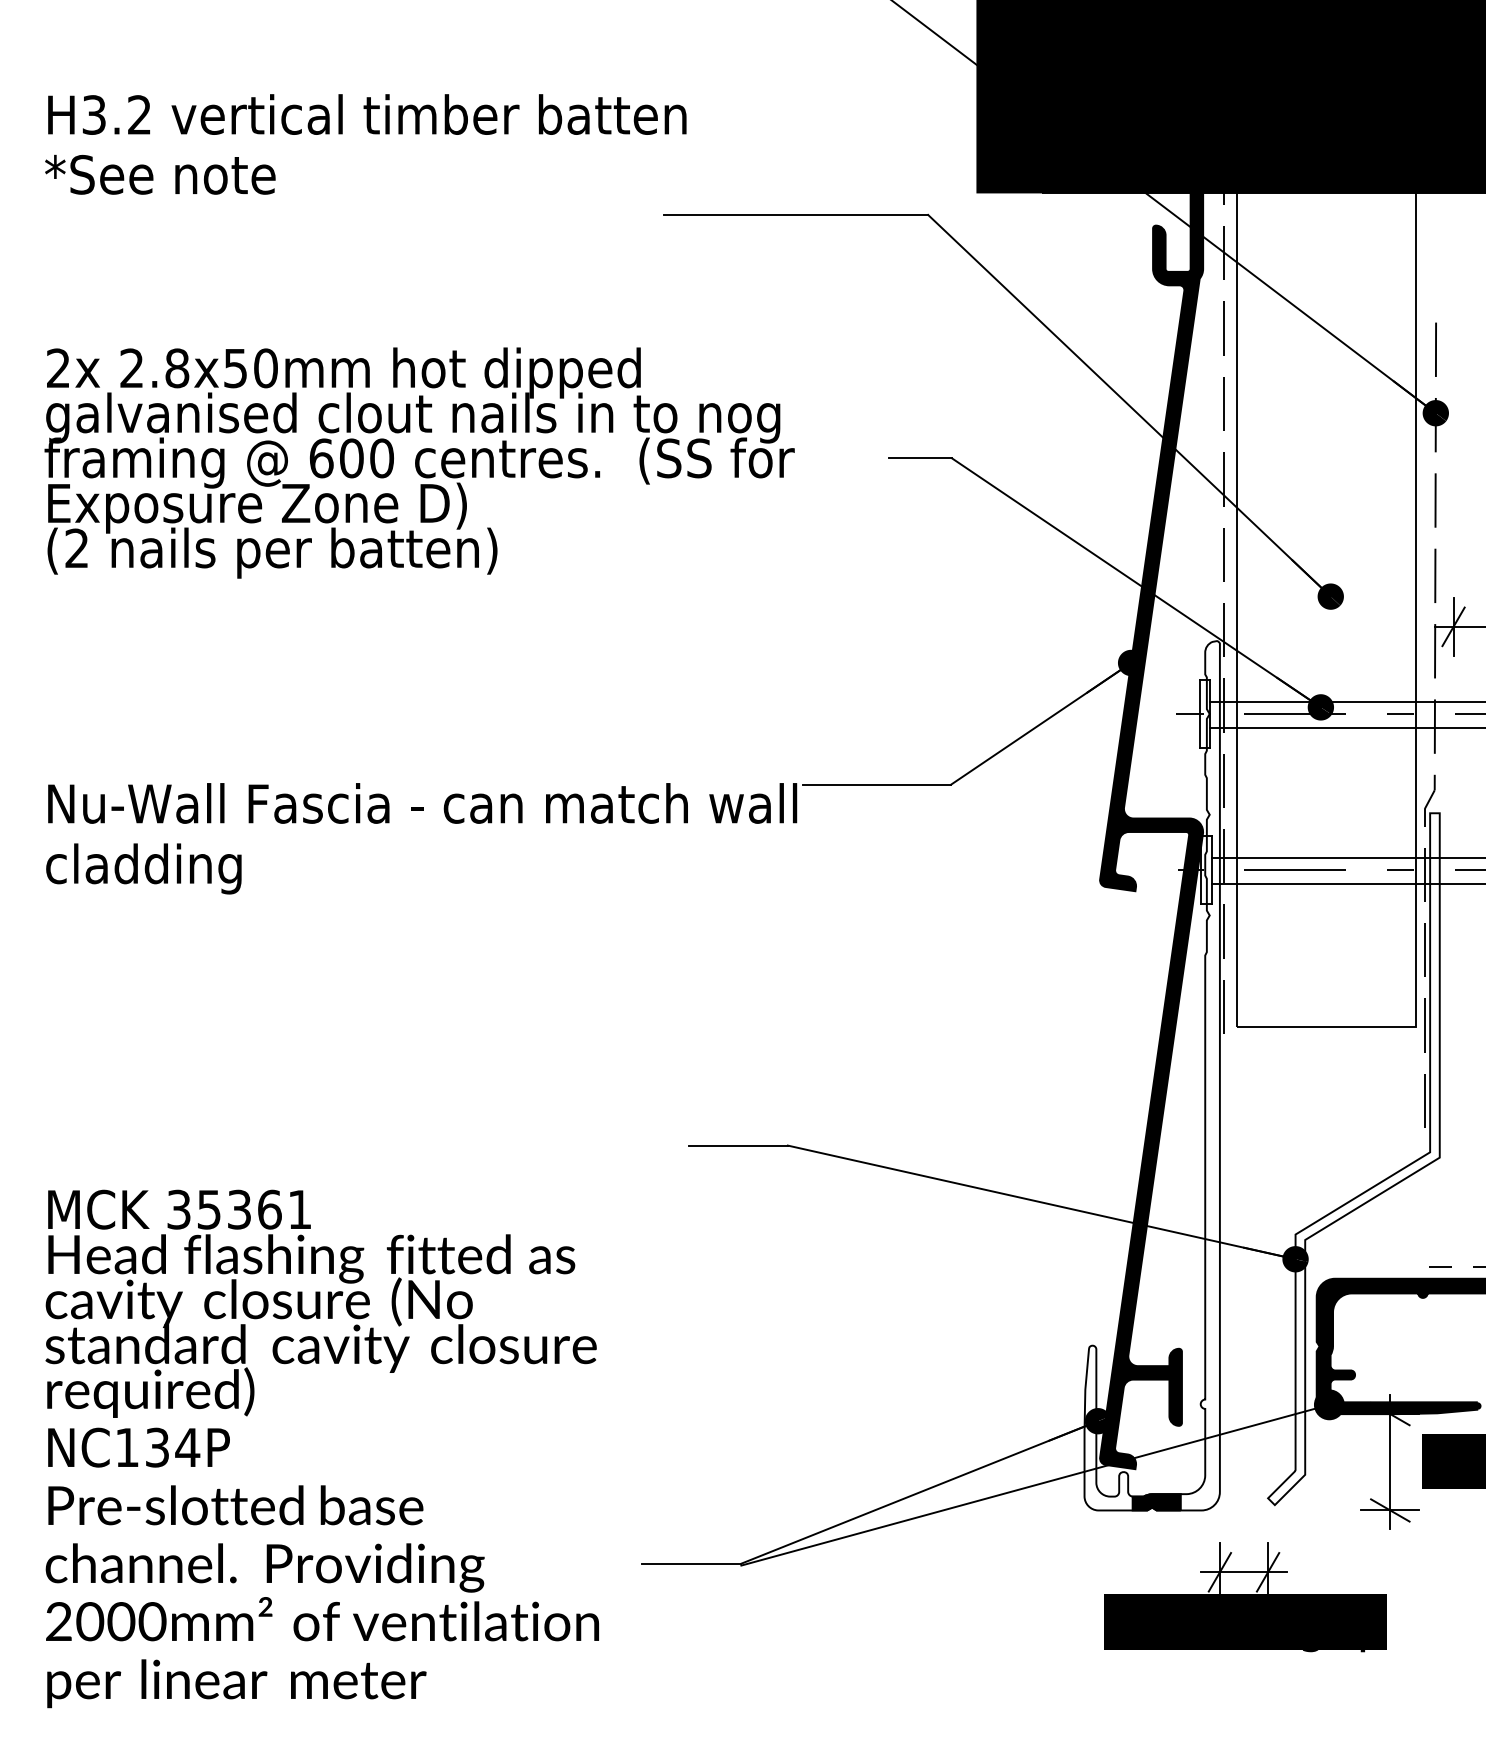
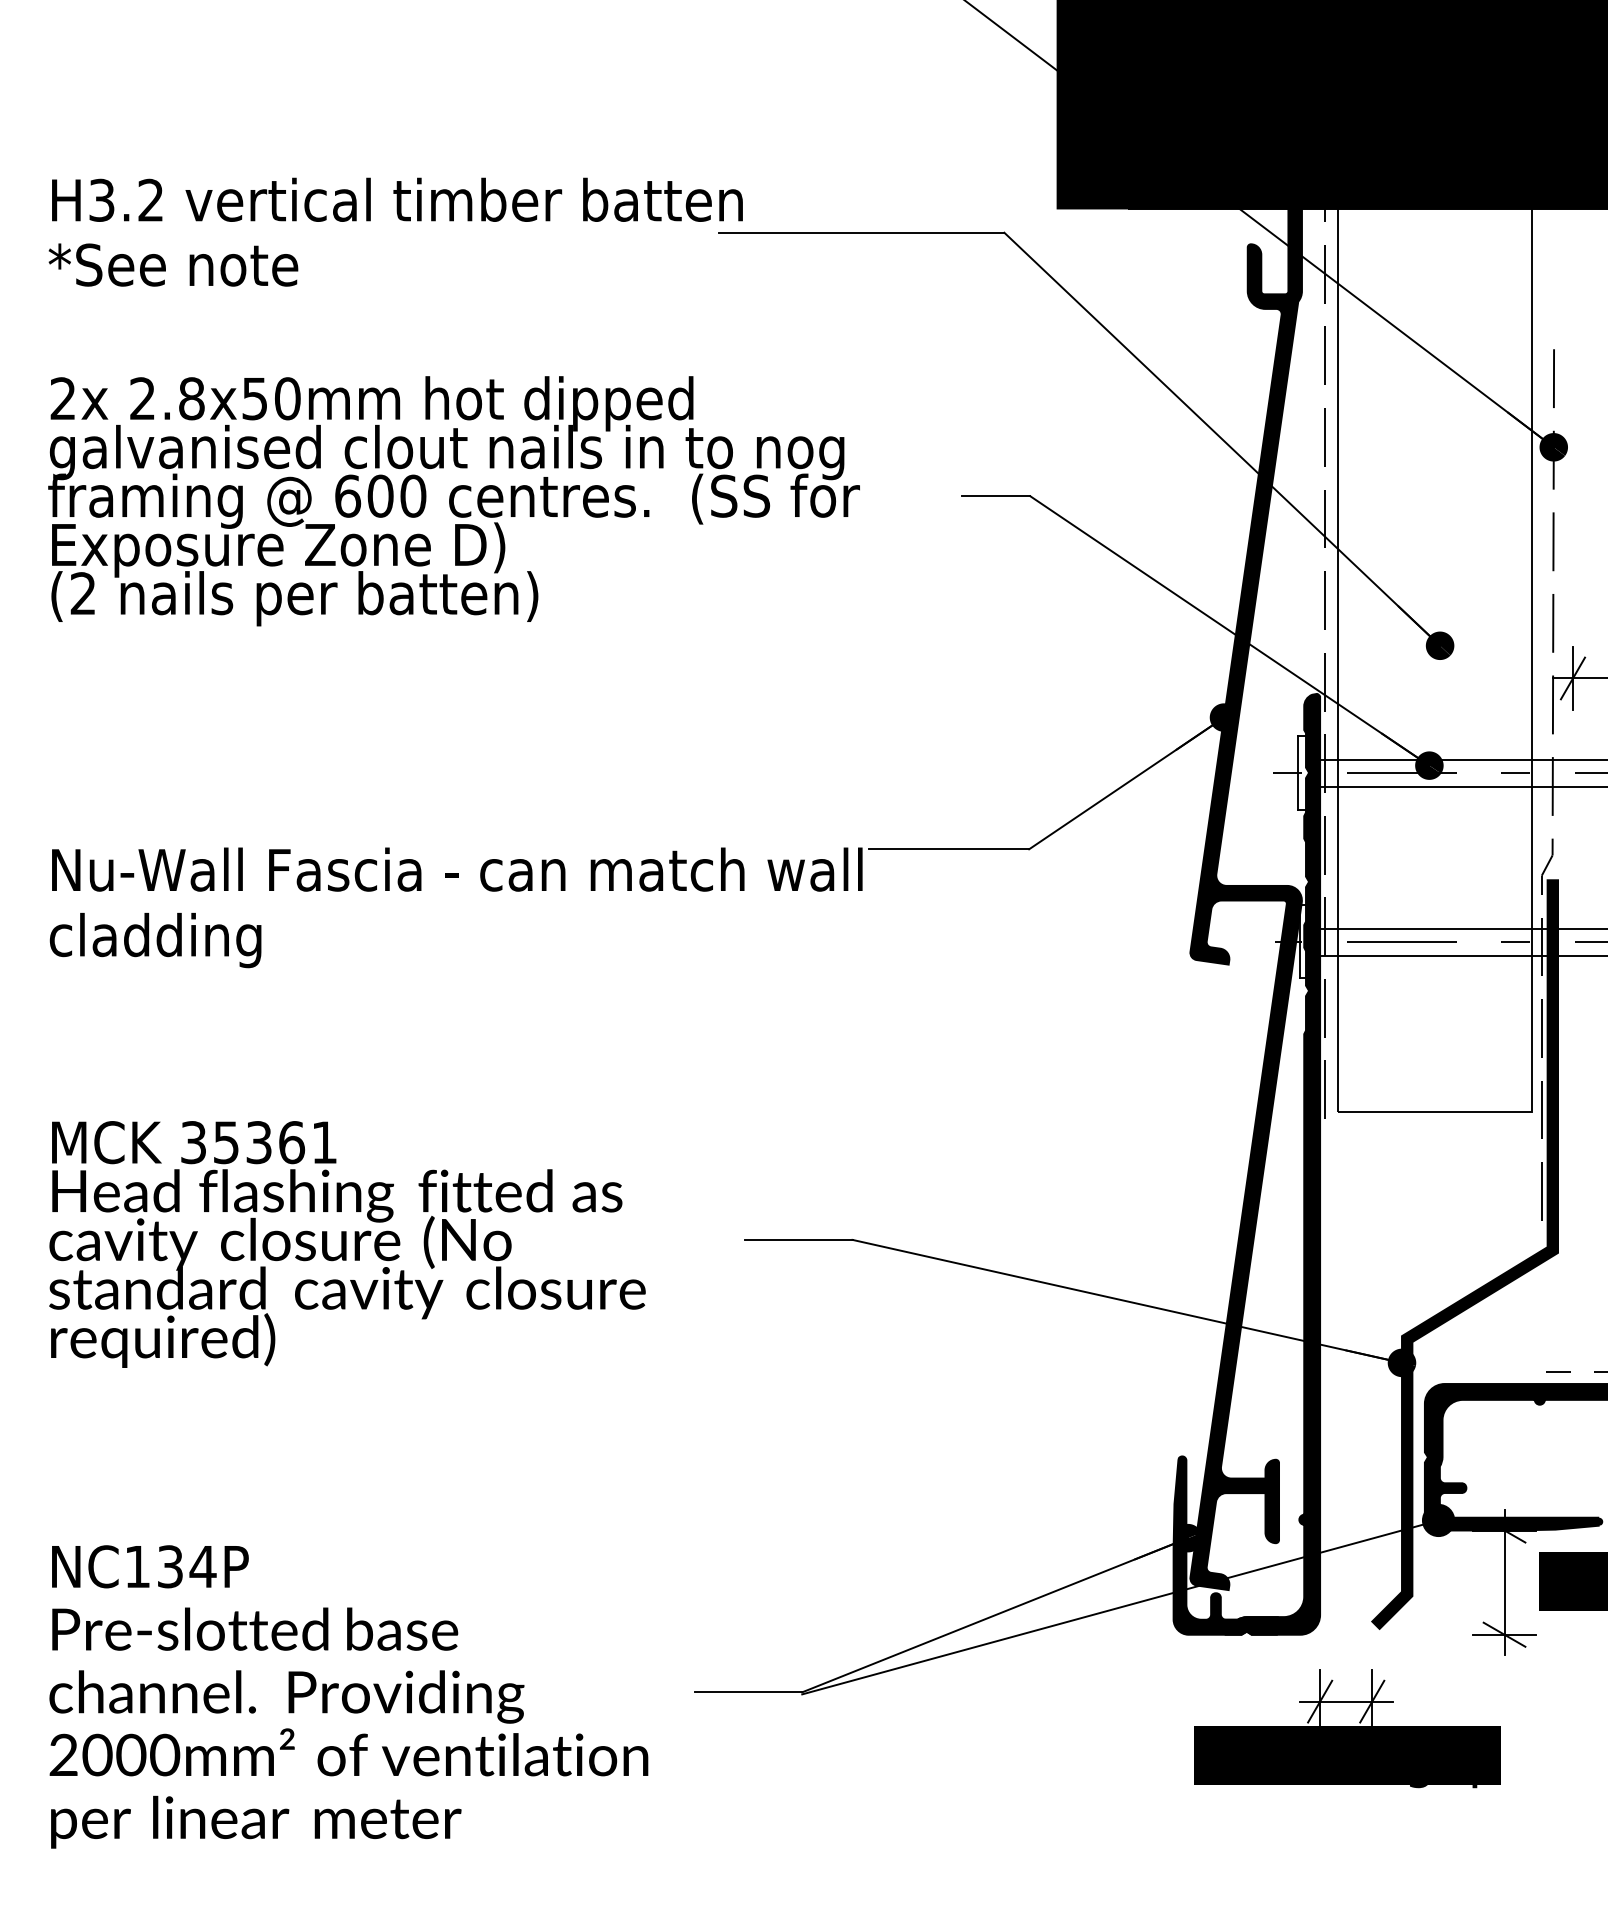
text: (365, 144) -> (395, 232), moved
fill: (1151, 1075) -> (1246, 1164), added
fill: (1353, 1159) -> (1464, 1254), added
text: (320, 1303) -> (346, 1244), moved

